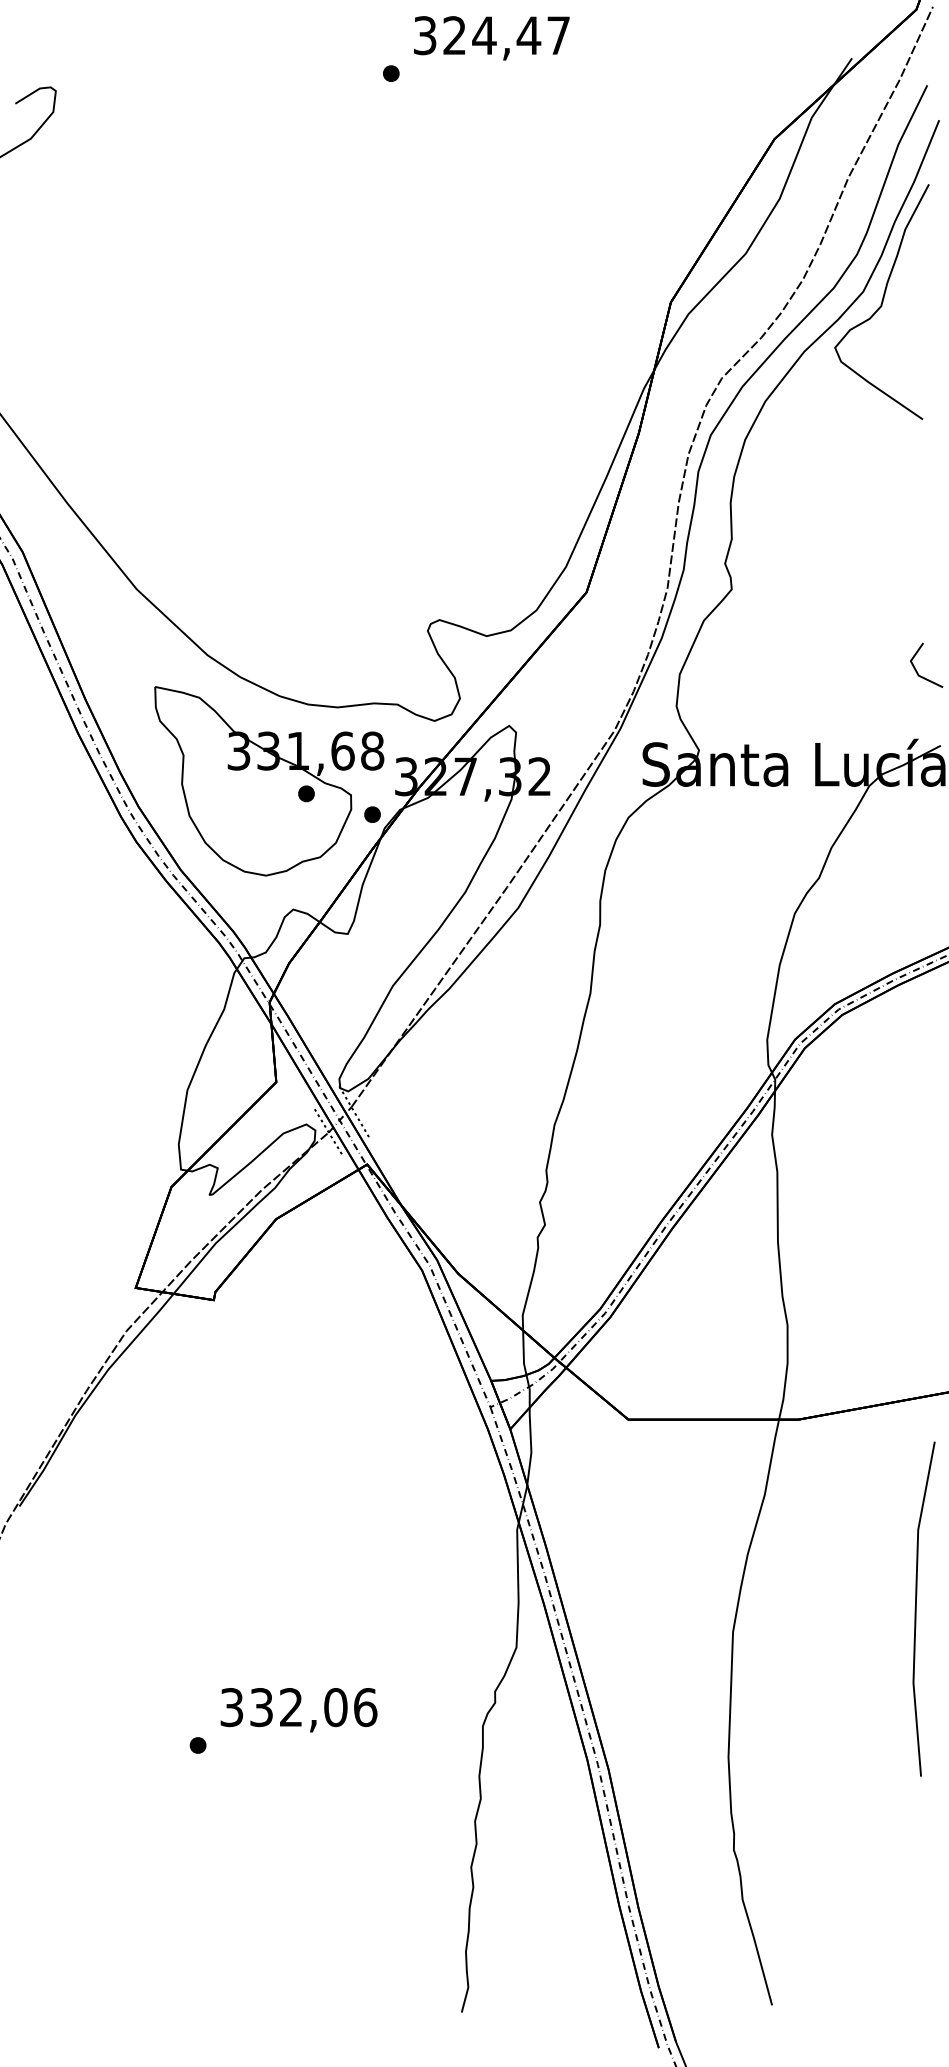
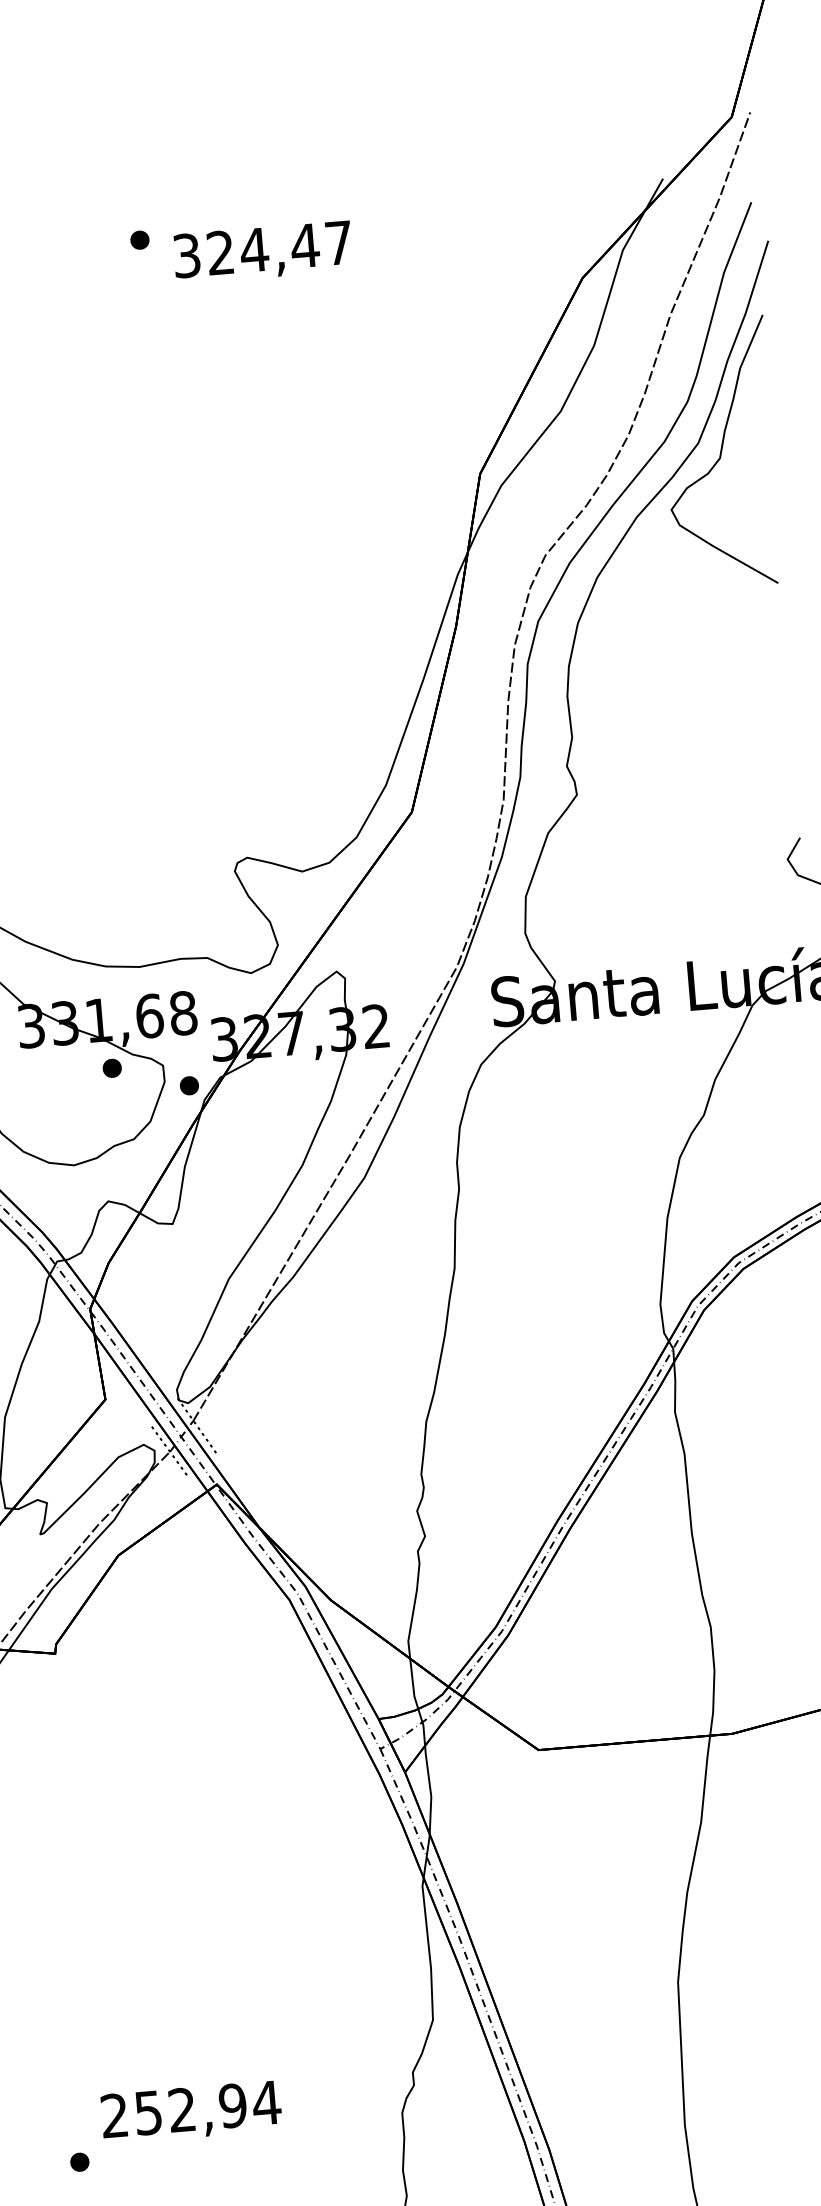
text: (491, 38) -> (262, 252), moved
text: (298, 1707) -> (190, 2109), 332,06 -> 252,94

